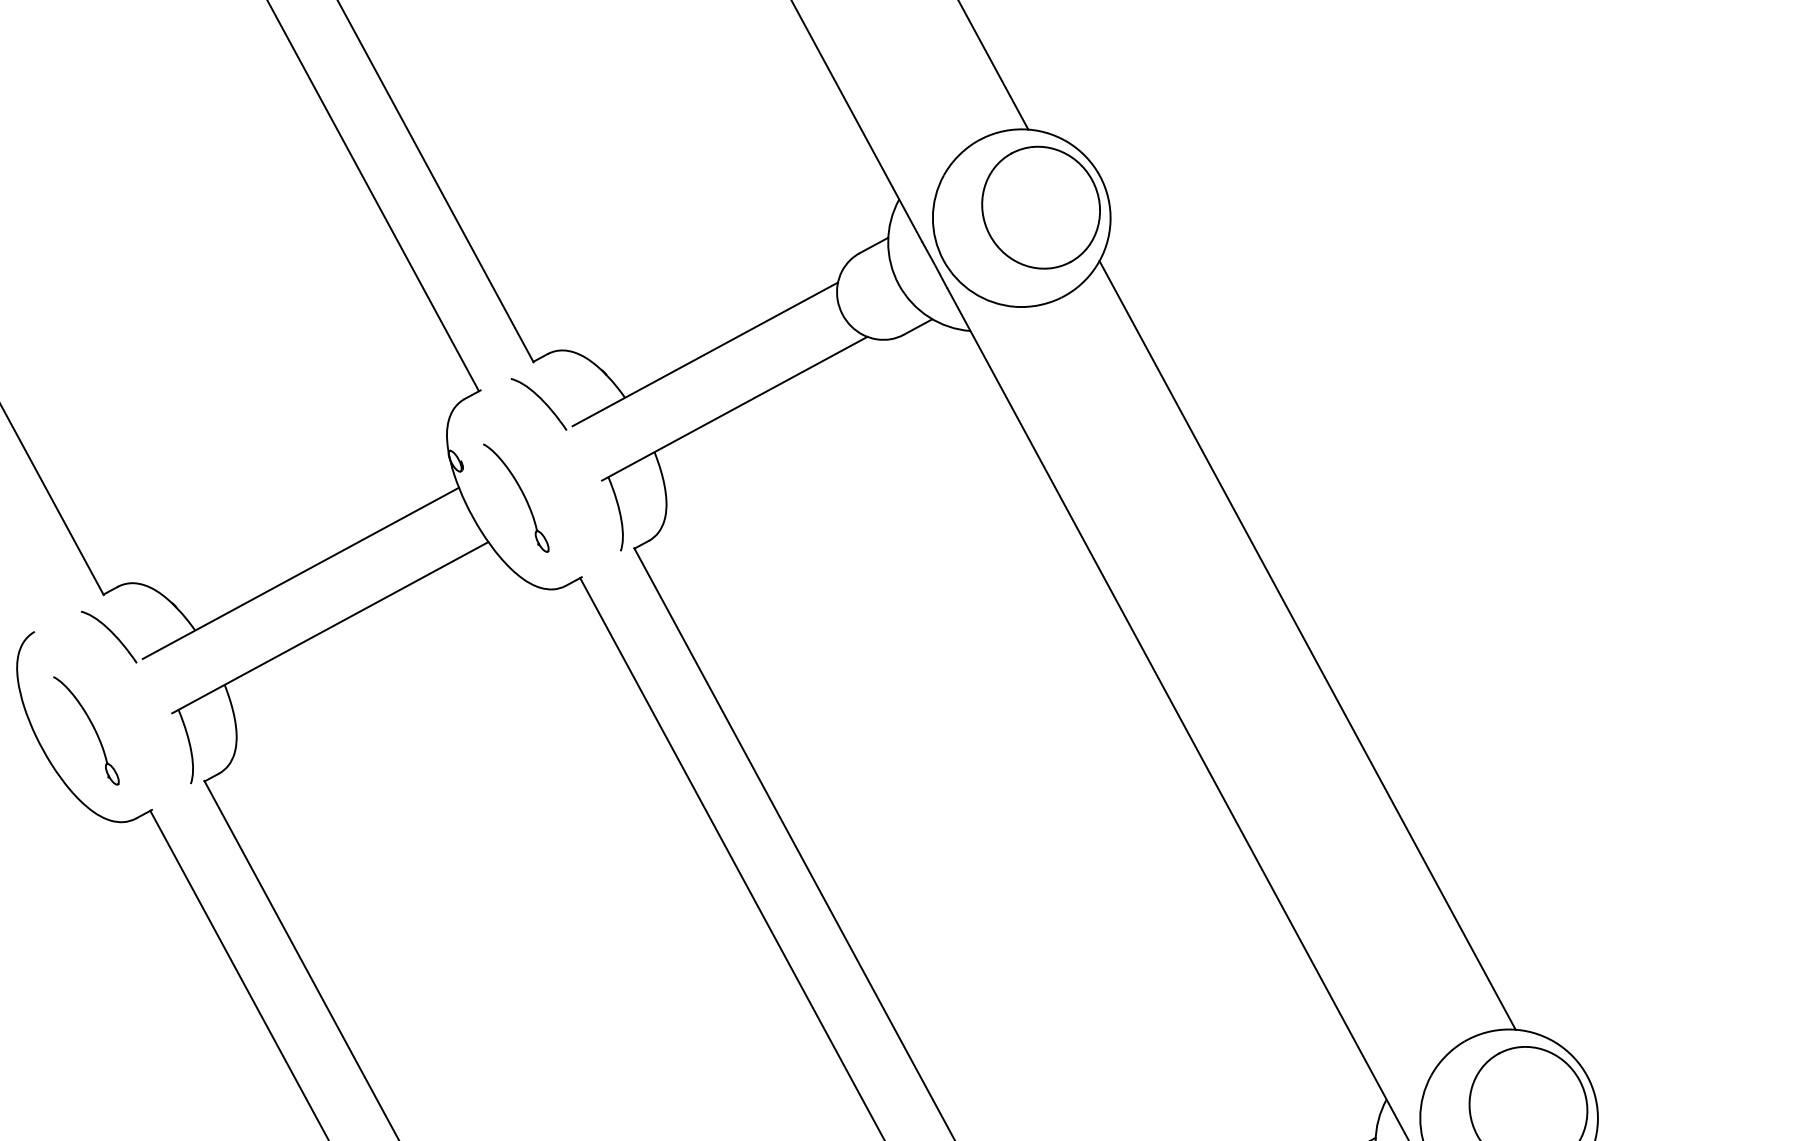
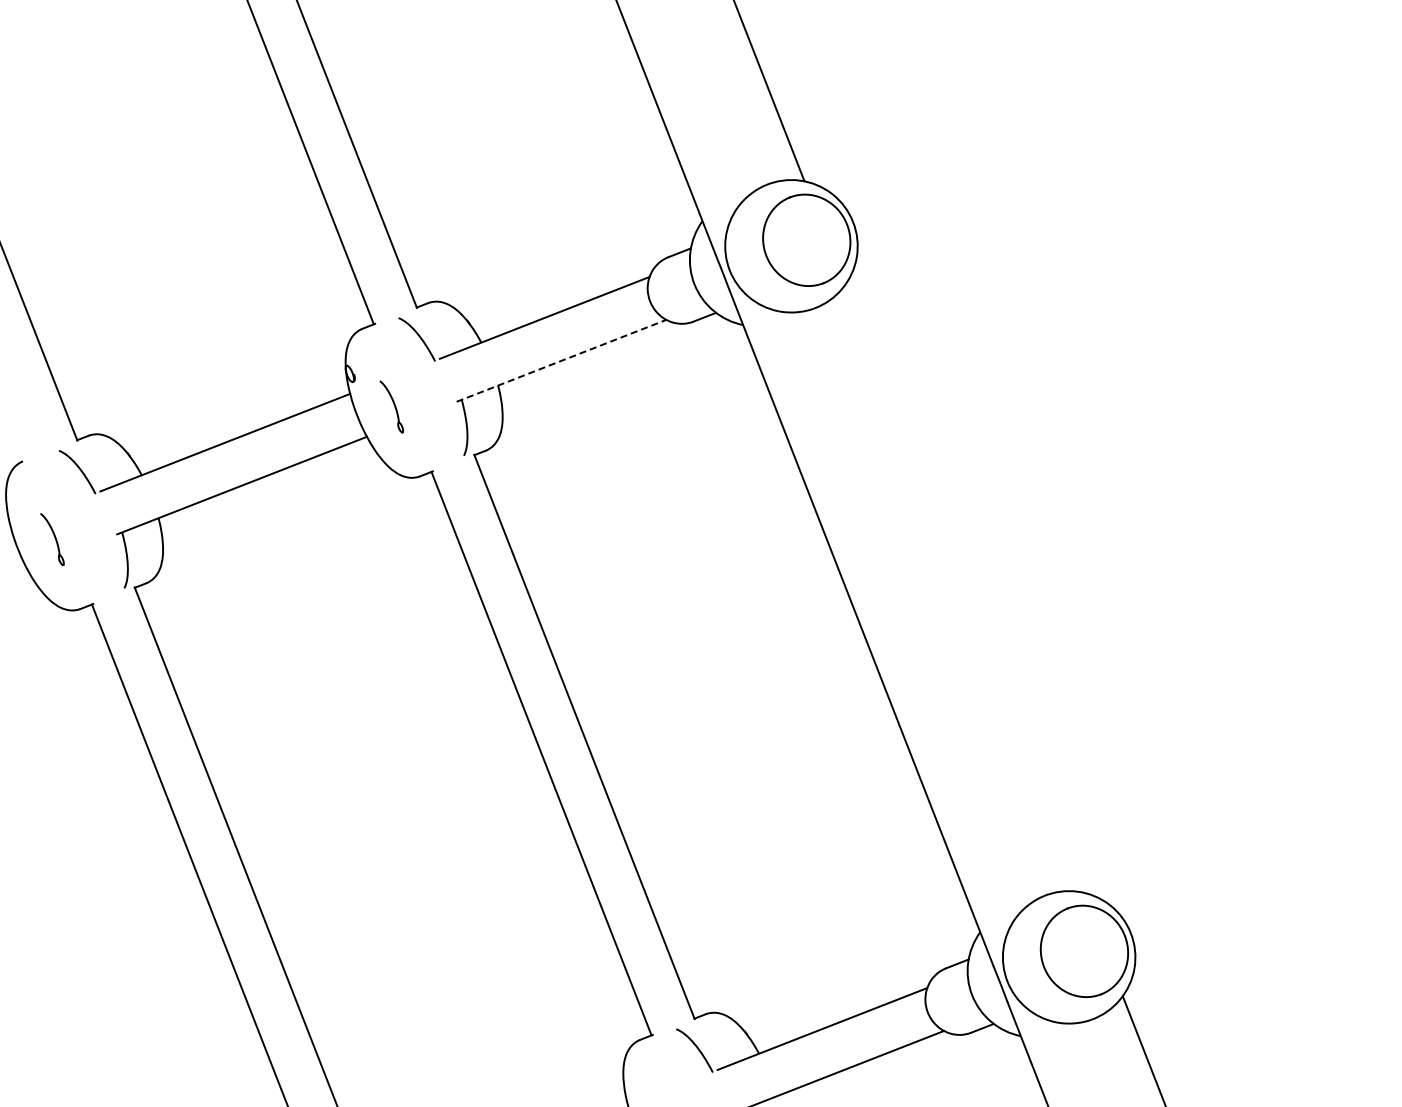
line: (734, 408) -> (561, 360), solid -> dashed
part: (516, 497) -> (391, 406), size x0.6
line: (1307, 645) -> (963, 588), removed
part: (87, 730) -> (52, 539), size x0.6

